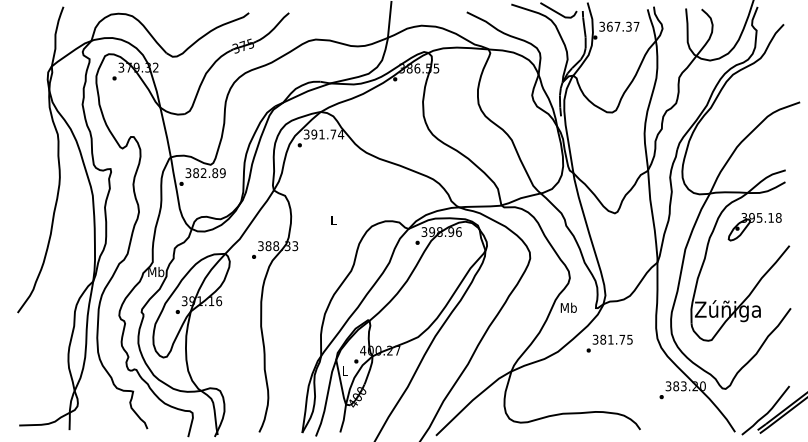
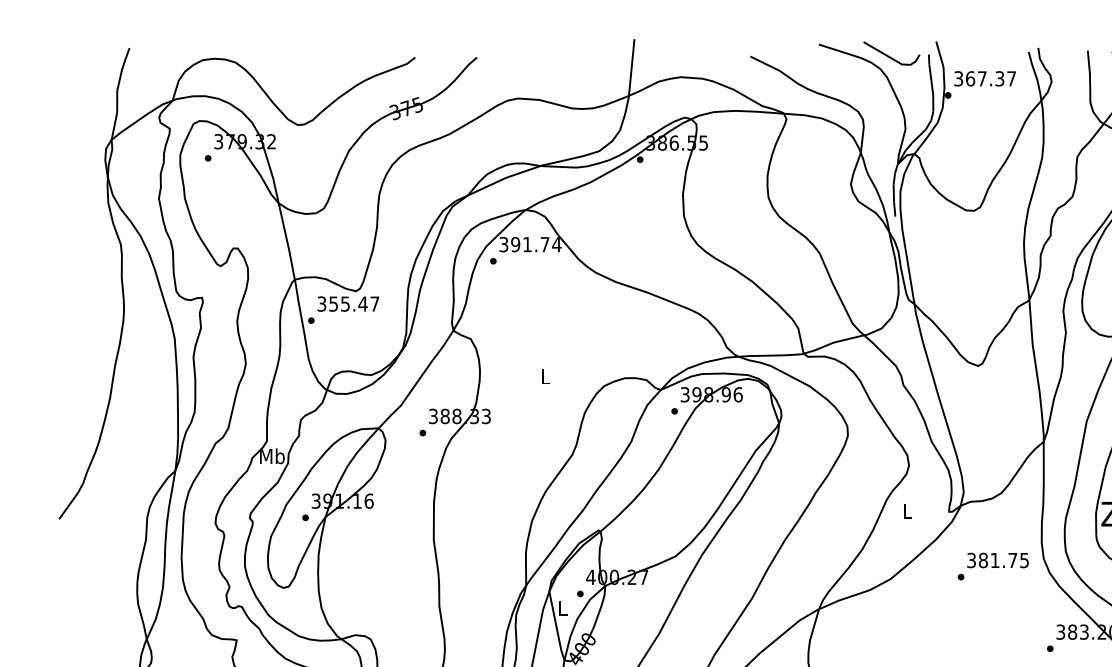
text: (209, 173) -> (354, 304), 382.89 -> 355.47
text: (568, 307) -> (906, 510), Mb -> L
text: (609, 343) -> (993, 566), moved

